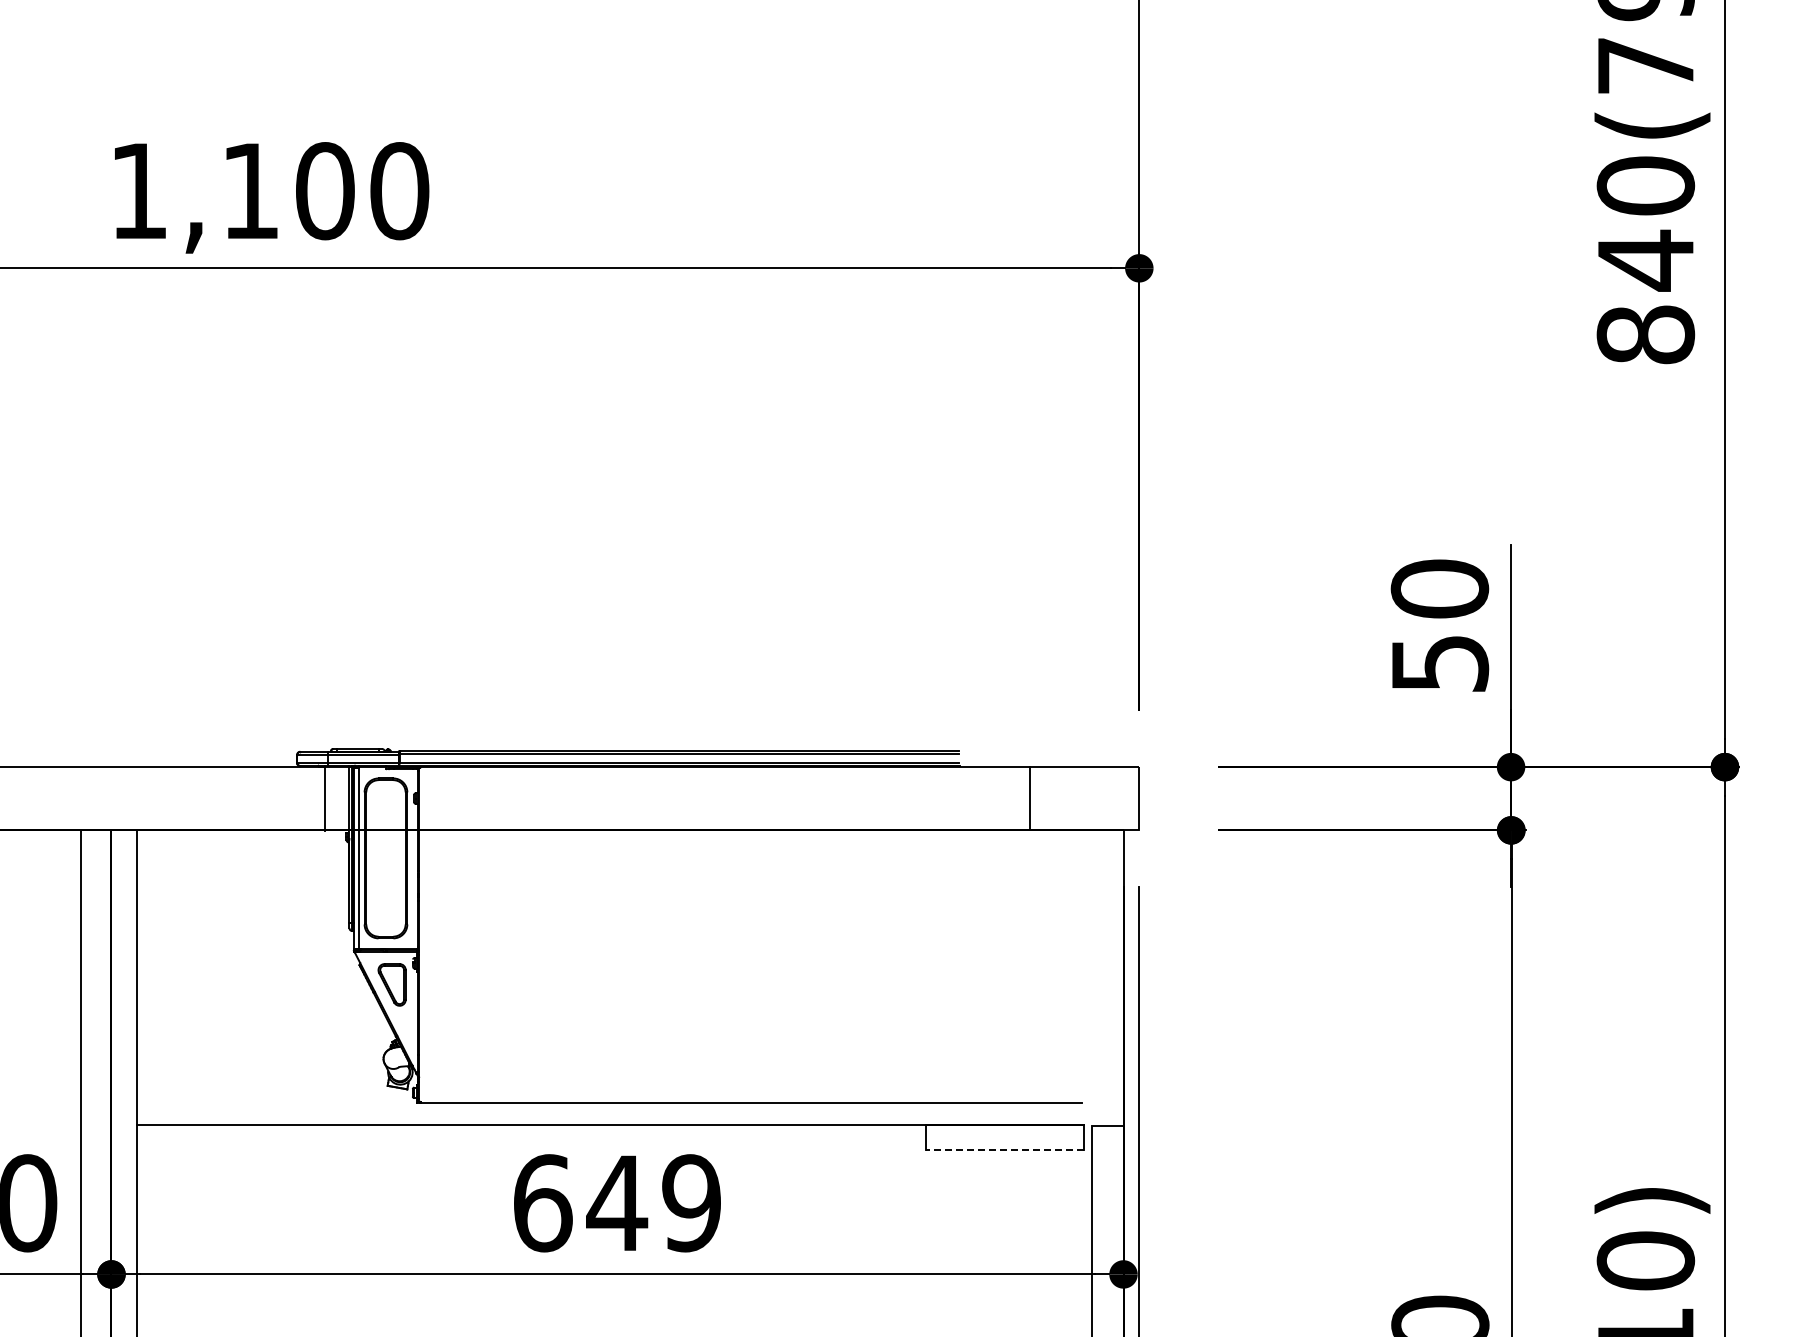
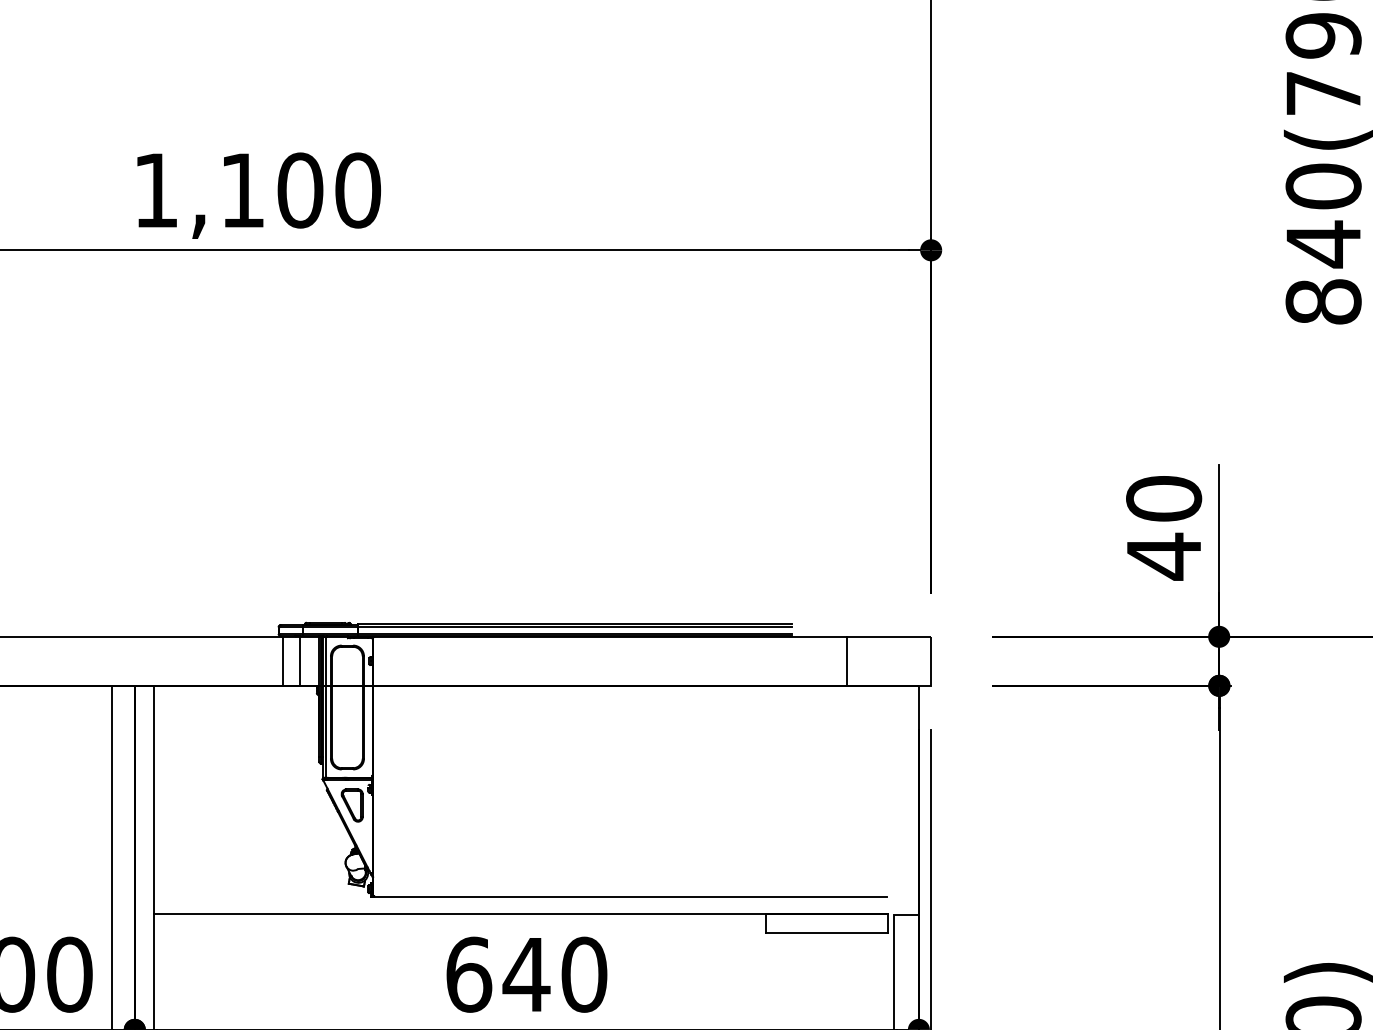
text: (1440, 663) -> (1164, 556), 50 -> 40
line: (302, 798) -> (282, 661), added
line: (1004, 1149) -> (826, 933), dashed -> solid
text: (691, 1203) -> (584, 974), 649 -> 640

